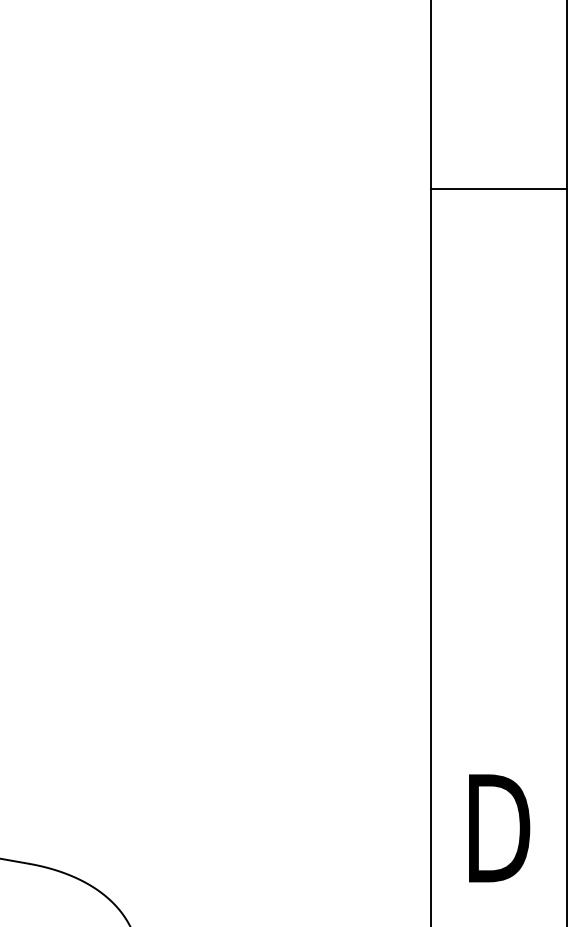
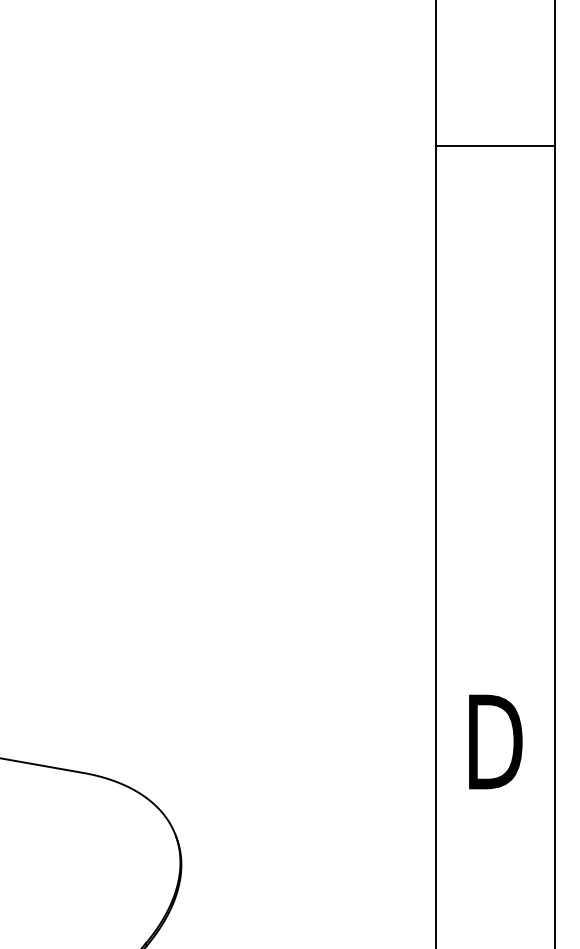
line: (498, 188) -> (494, 145), moved

